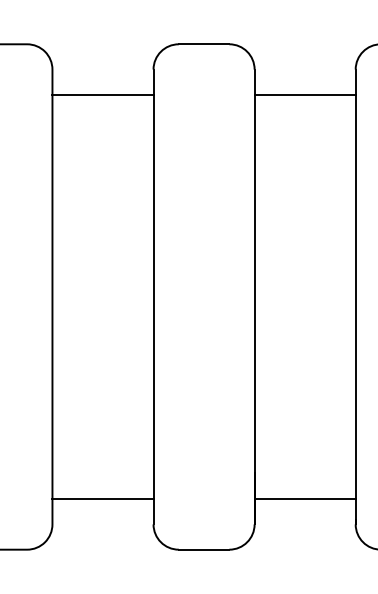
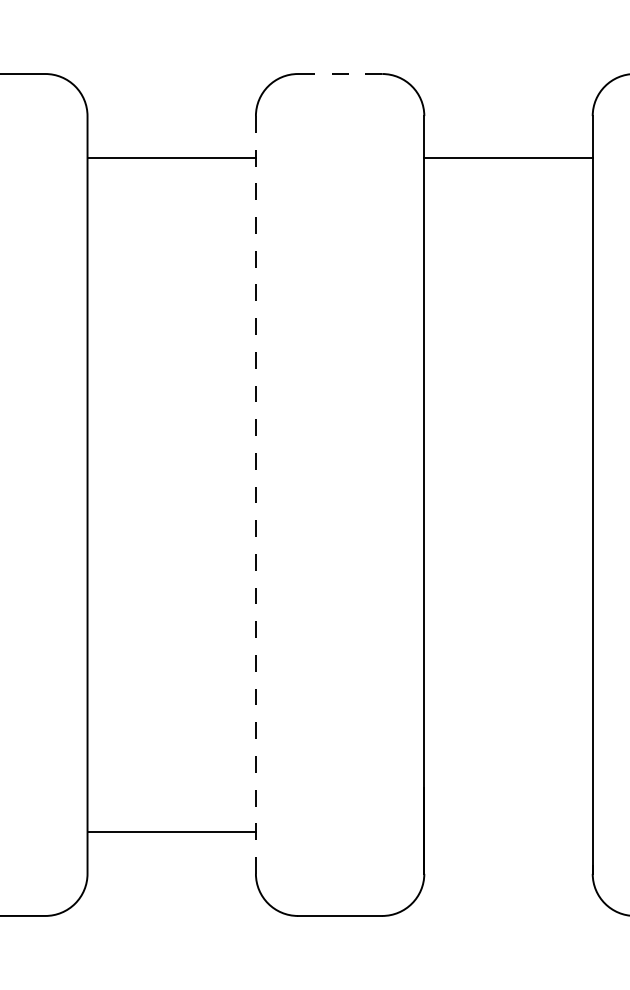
line: (203, 44) -> (339, 74), solid -> dashed
line: (153, 297) -> (255, 495), solid -> dashed
line: (304, 499) -> (507, 832), removed

